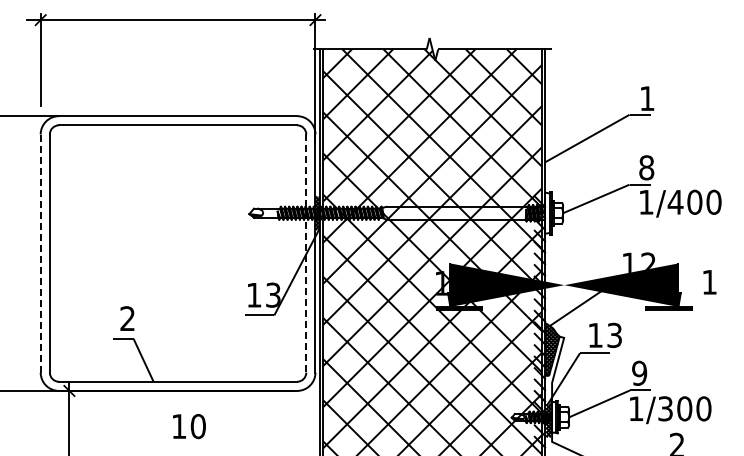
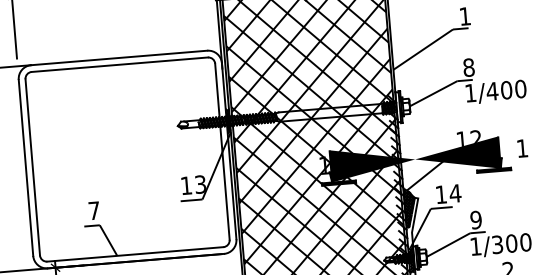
line: (40, 253) -> (25, 167), dashed -> solid
line: (306, 254) -> (222, 152), dashed -> solid
text: (127, 318) -> (94, 210), 2 -> 7
text: (614, 335) -> (455, 193), 13 -> 14

